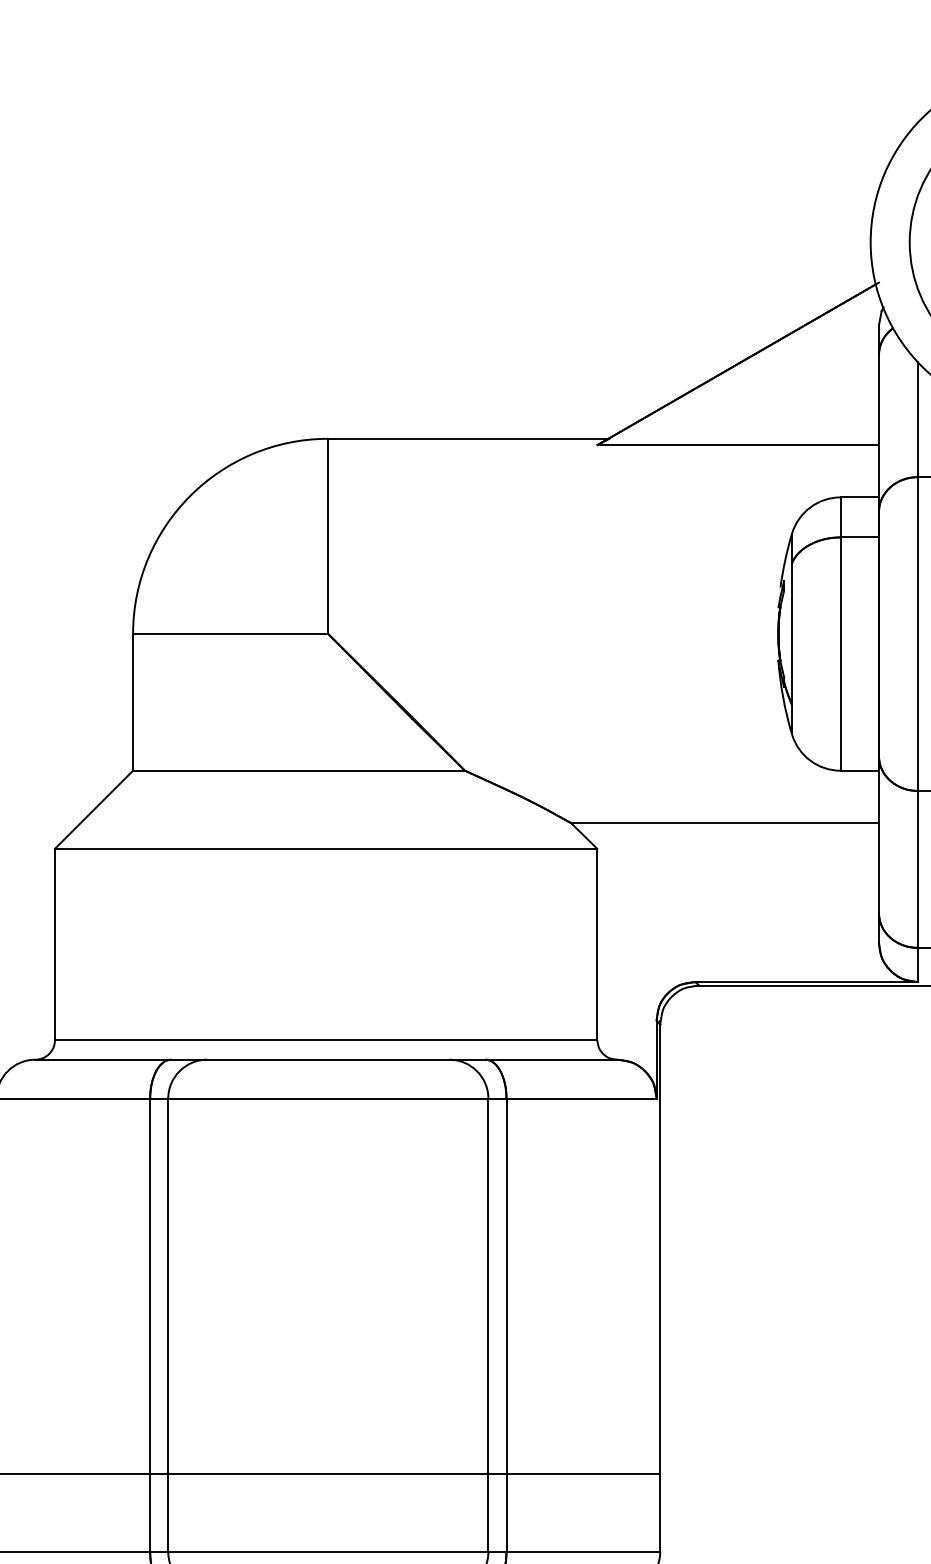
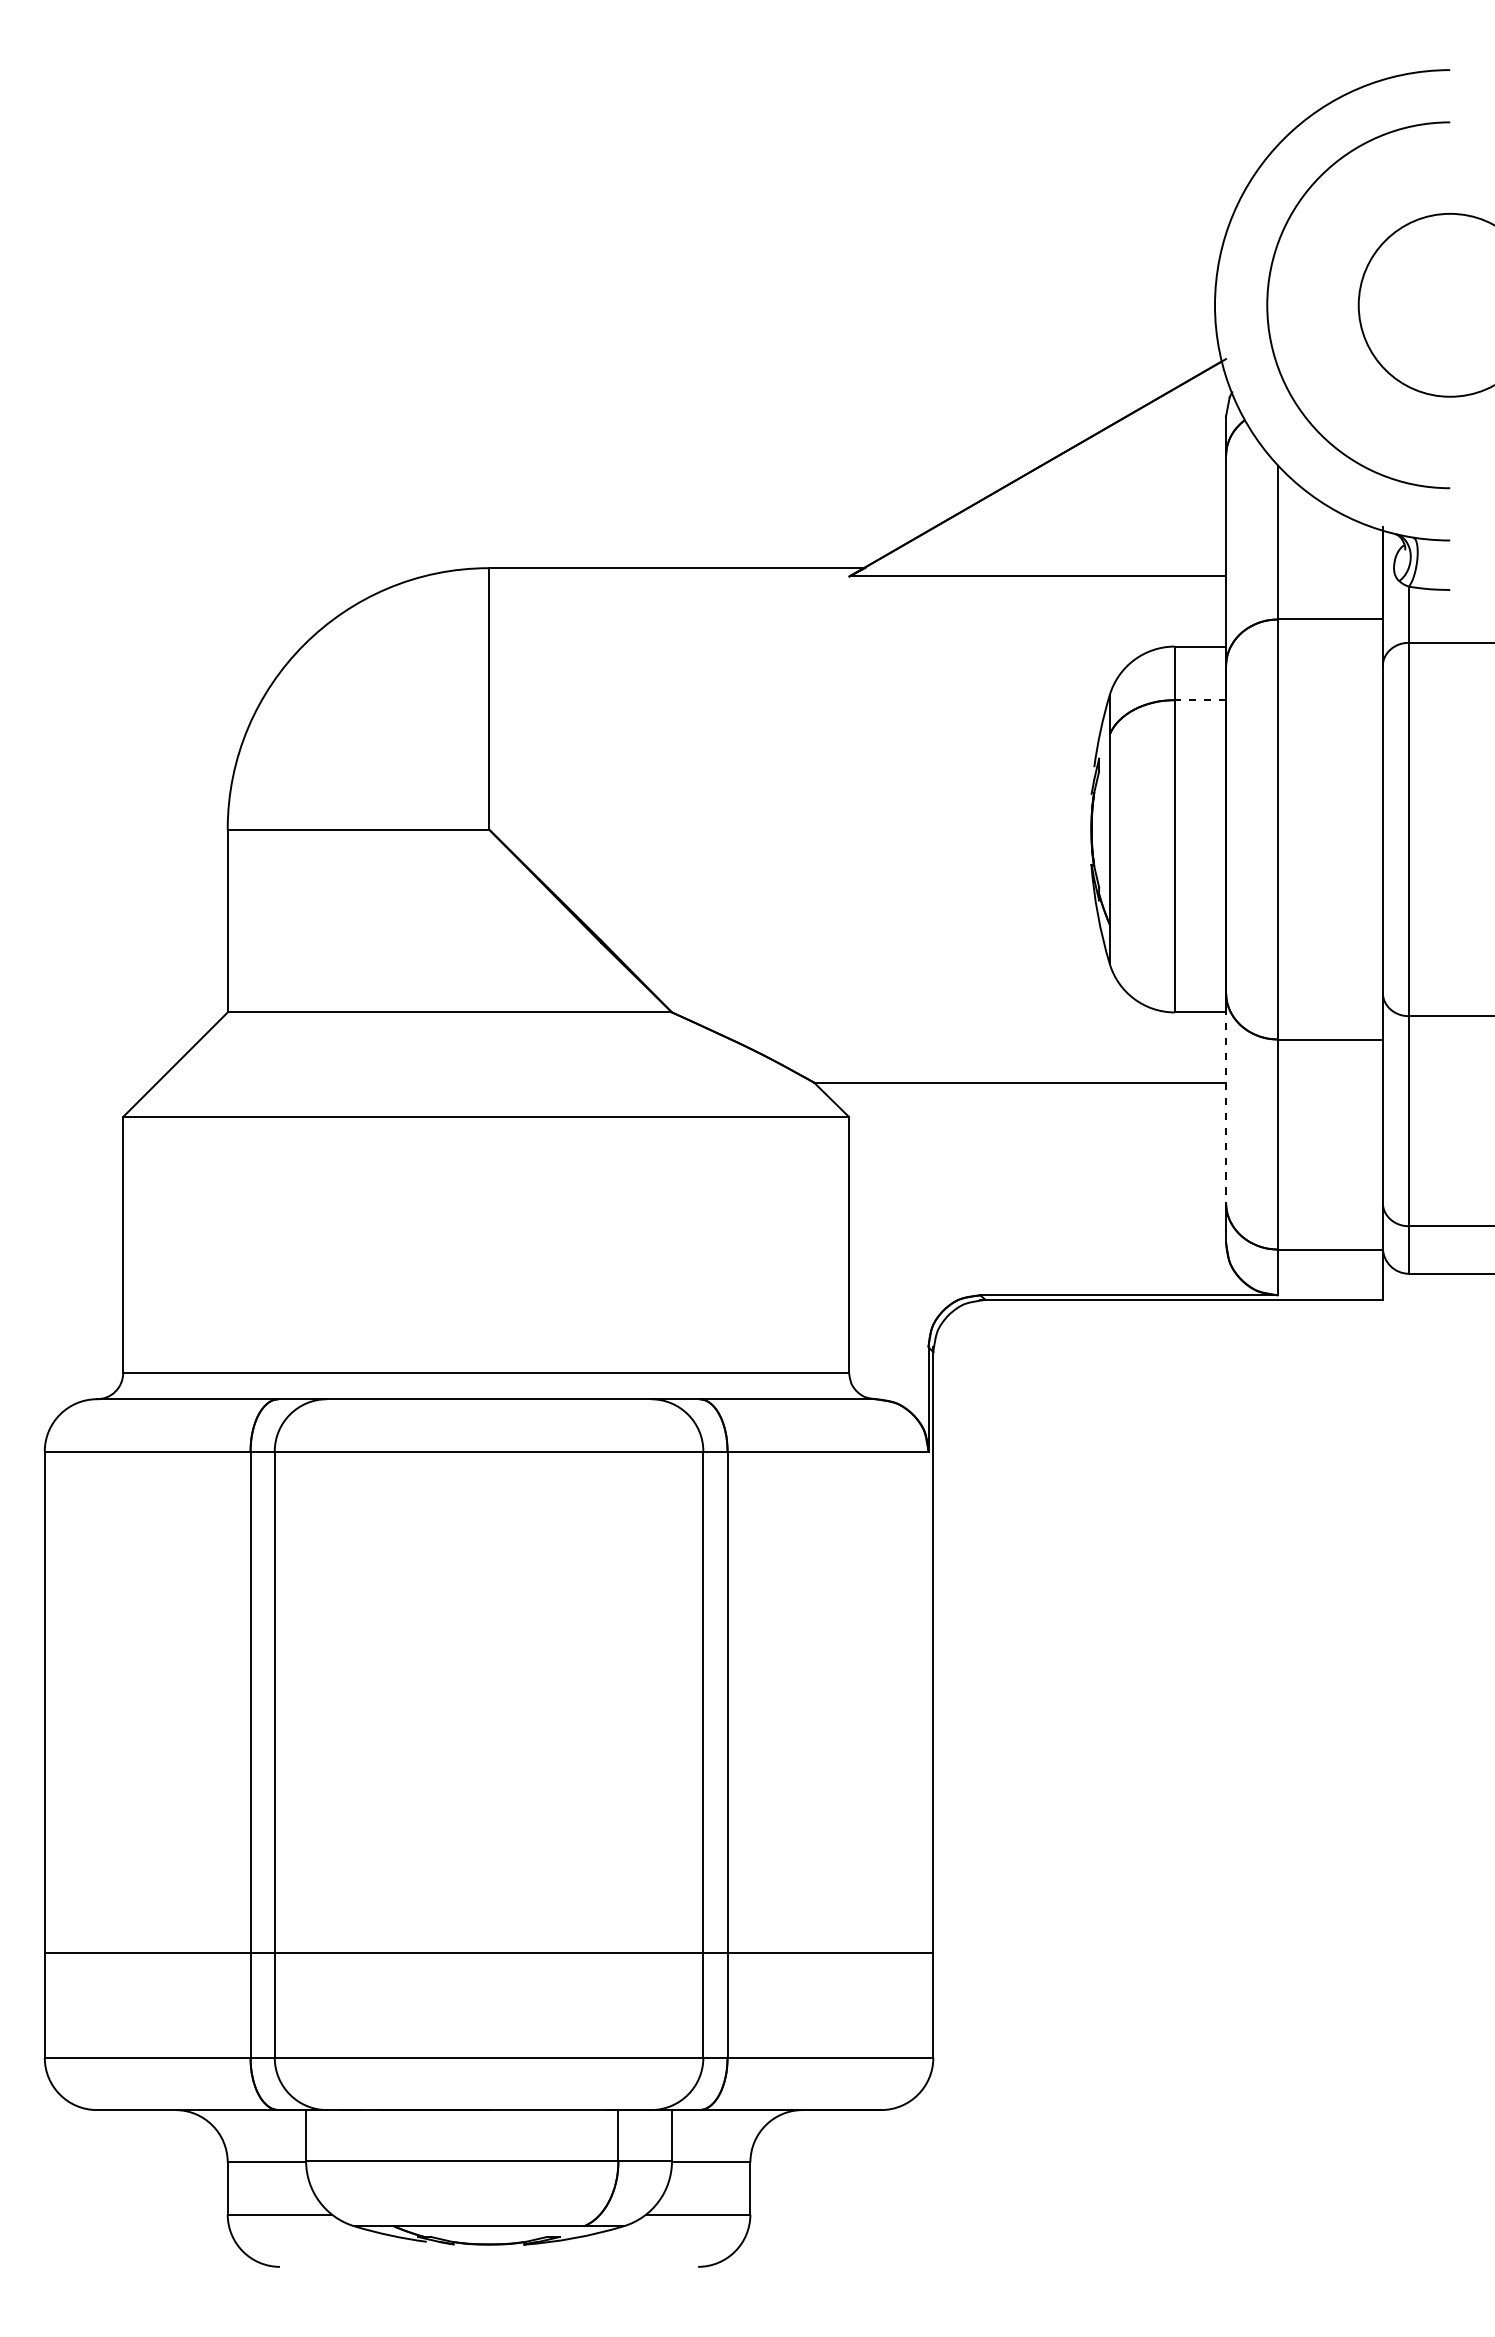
line: (859, 537) -> (1200, 700), solid -> dashed
line: (879, 835) -> (1226, 1098), solid -> dashed

